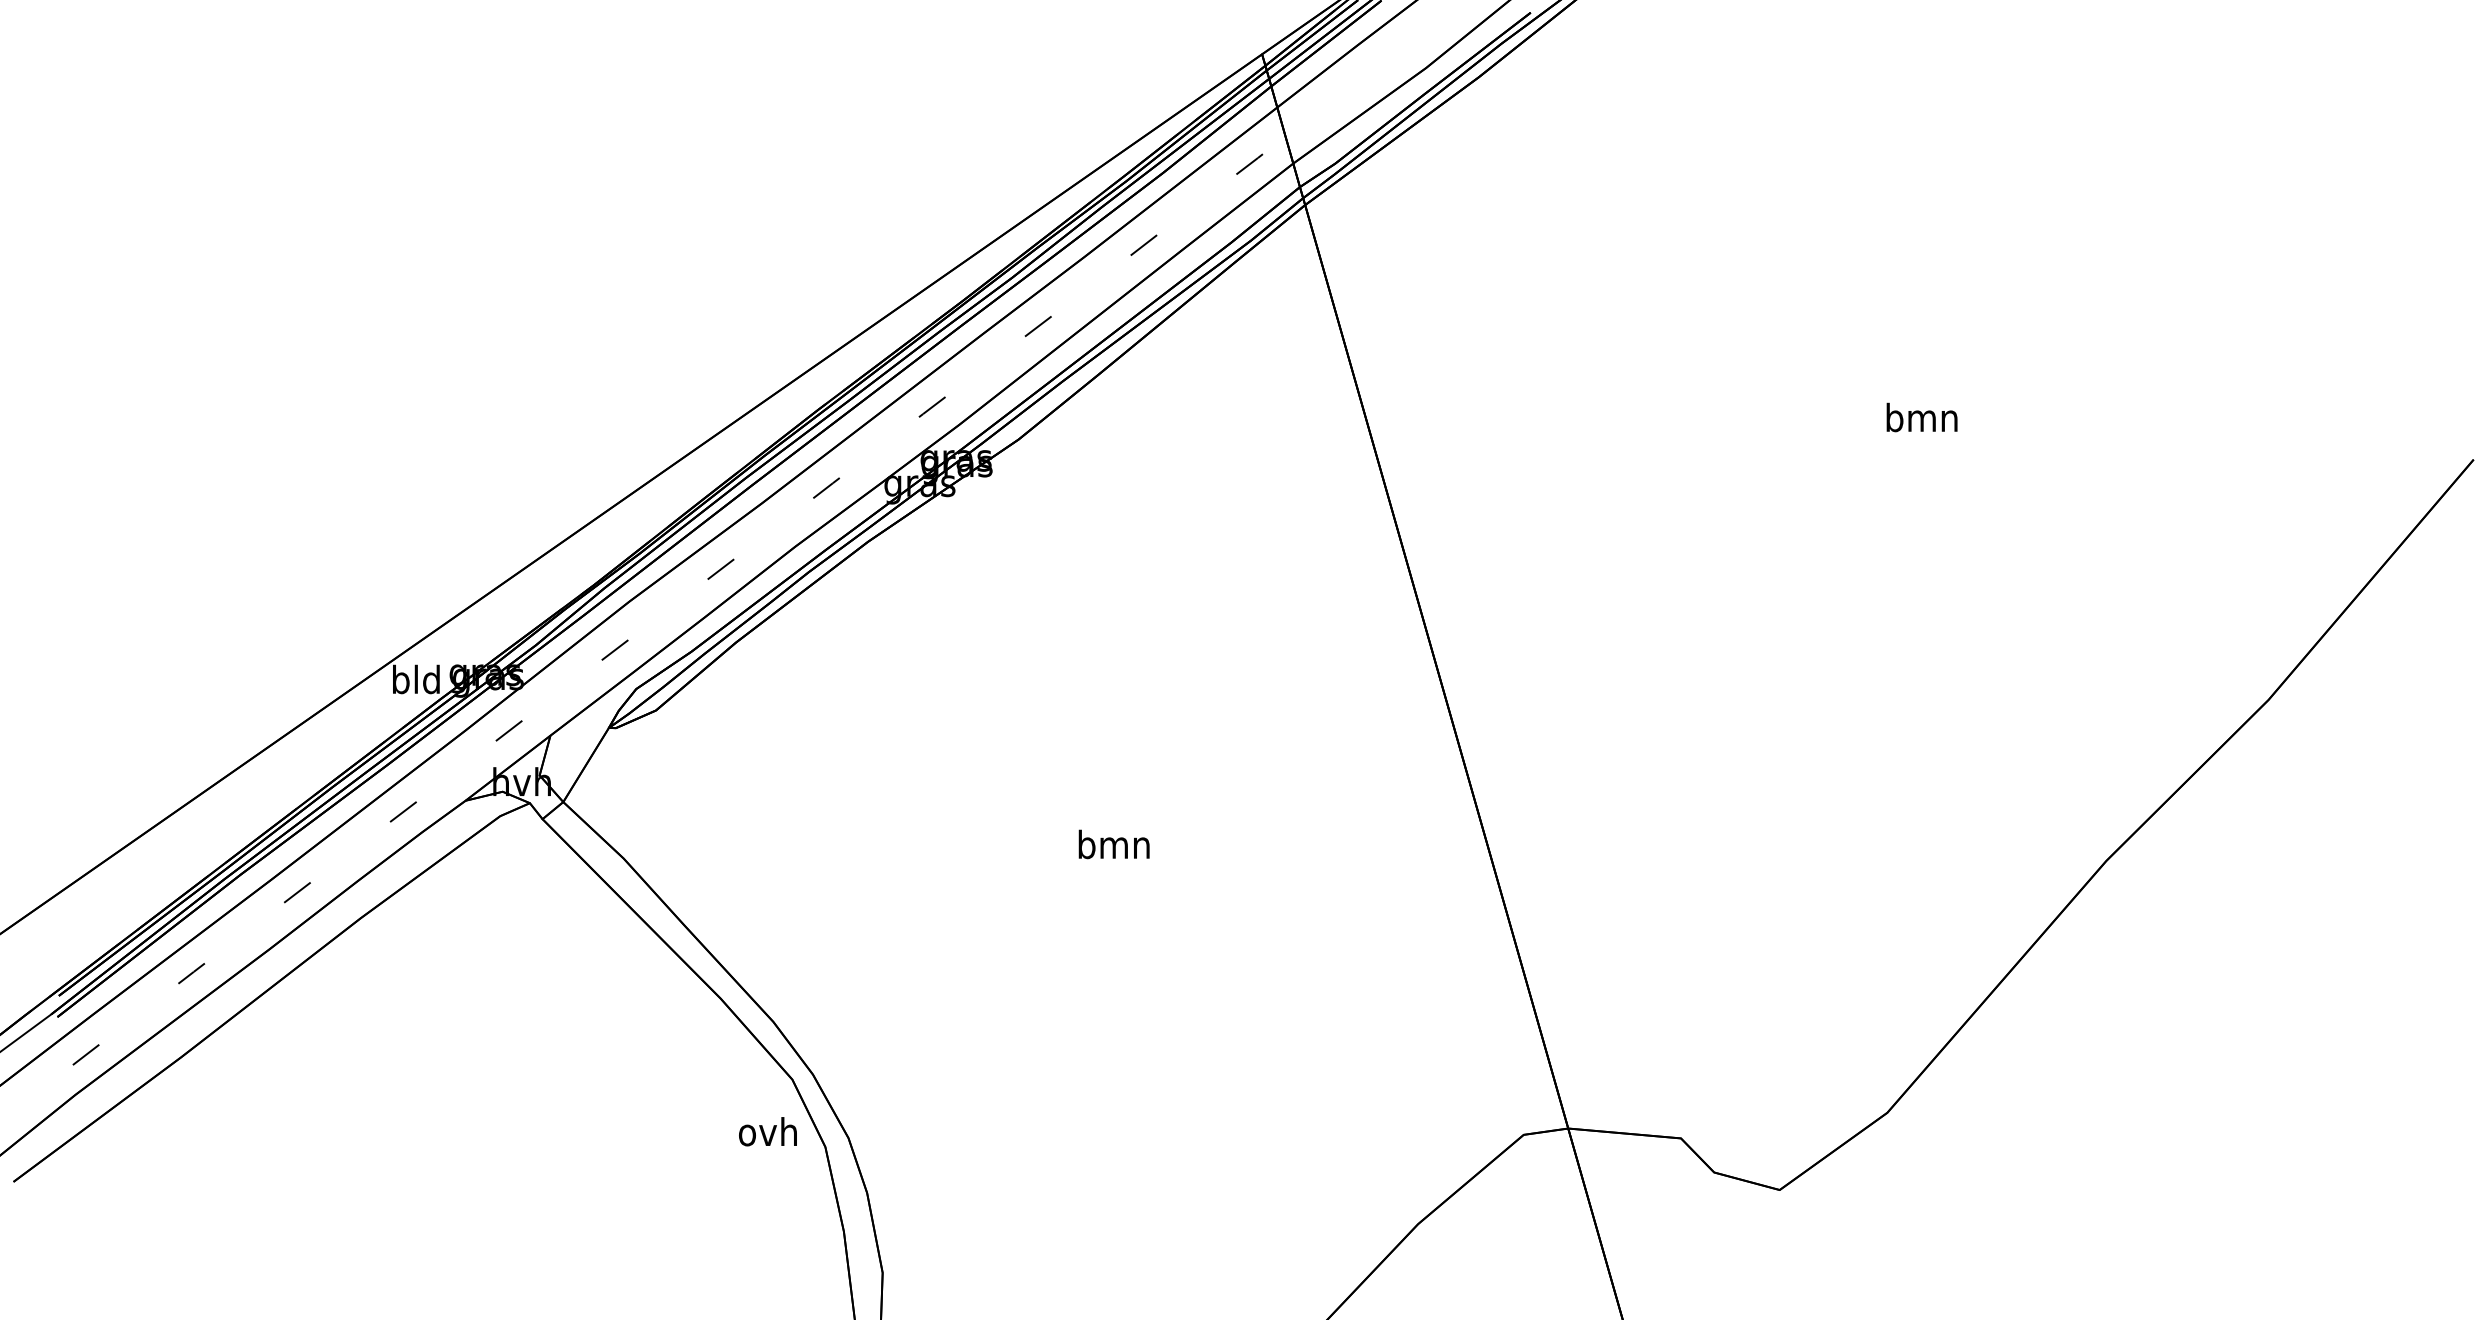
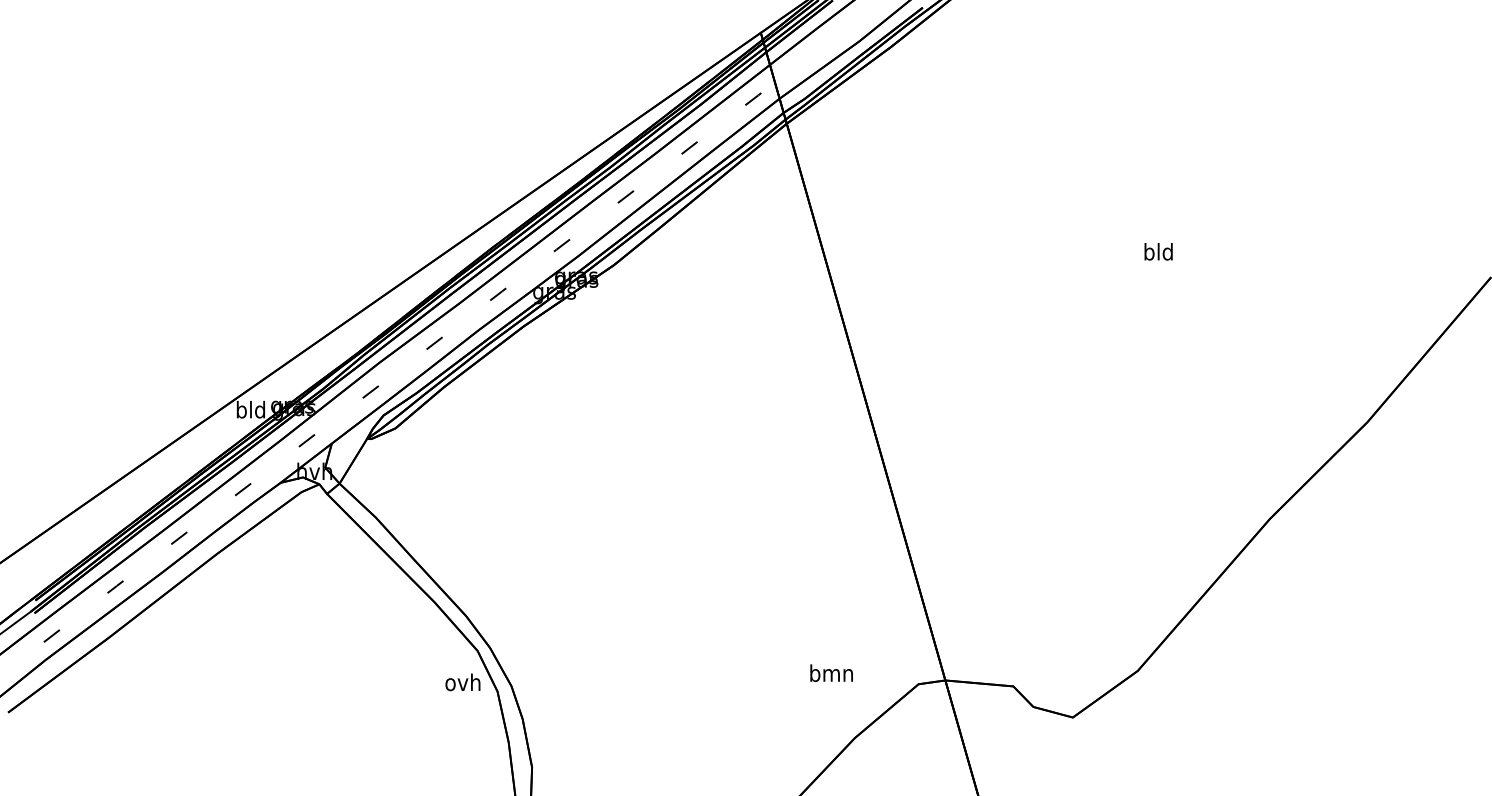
text: (1921, 416) -> (1158, 251), bmn -> bld
text: (1113, 843) -> (831, 672), moved

